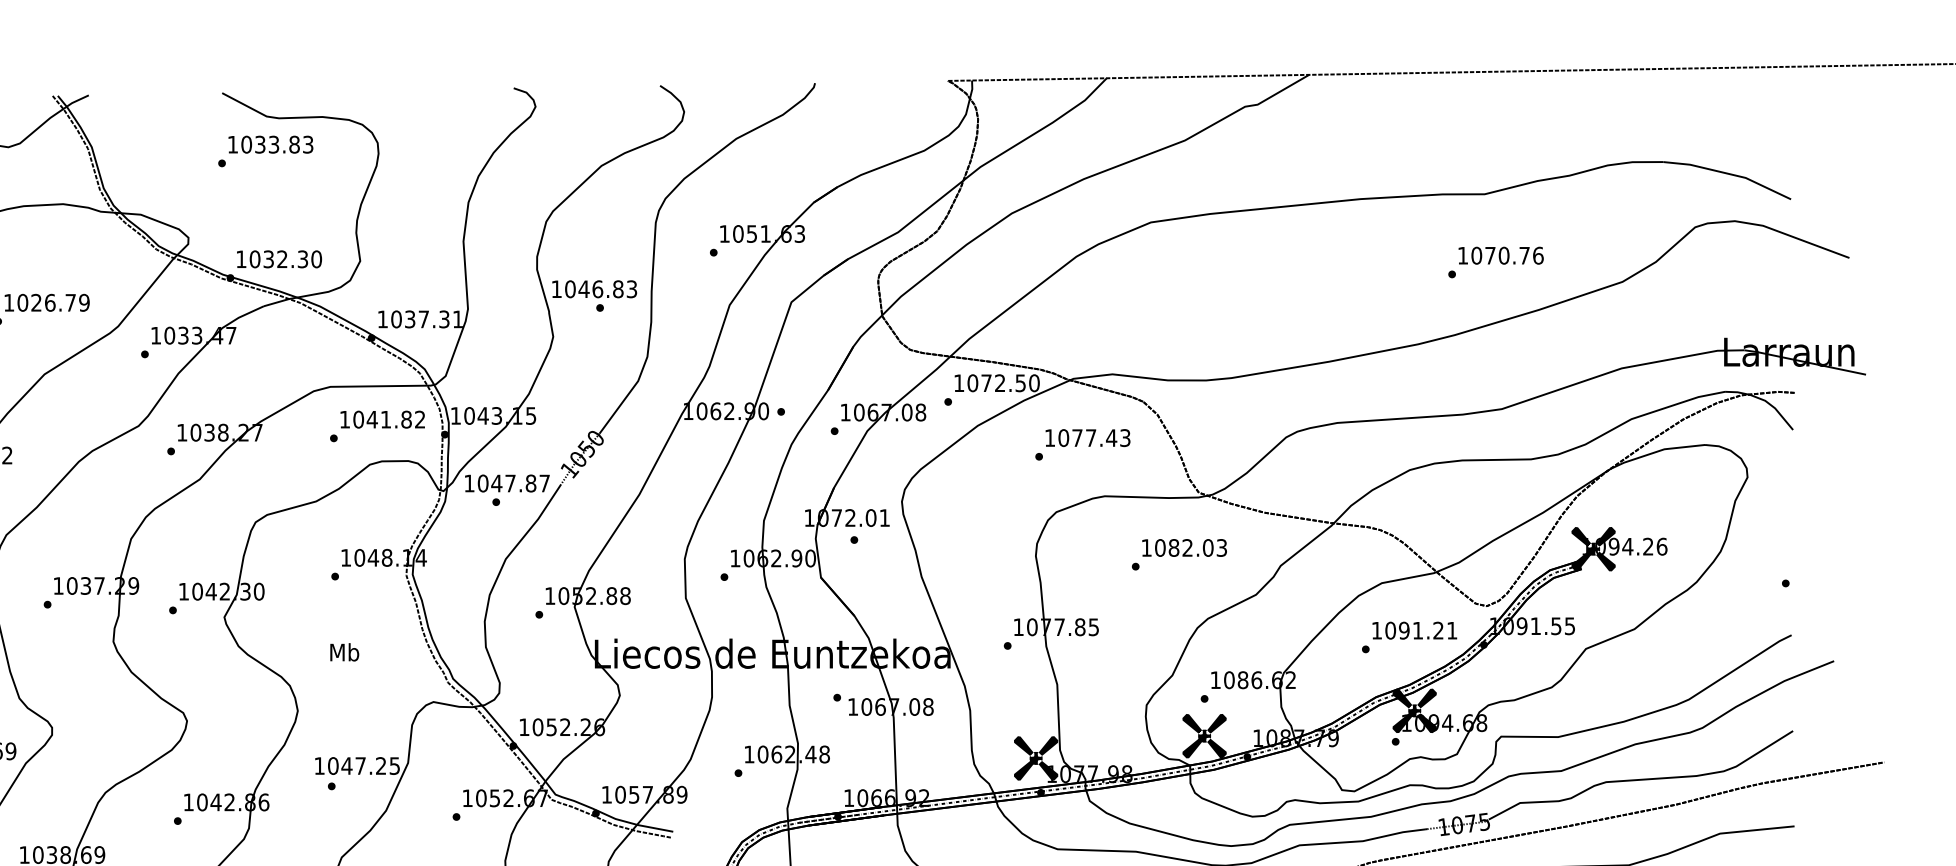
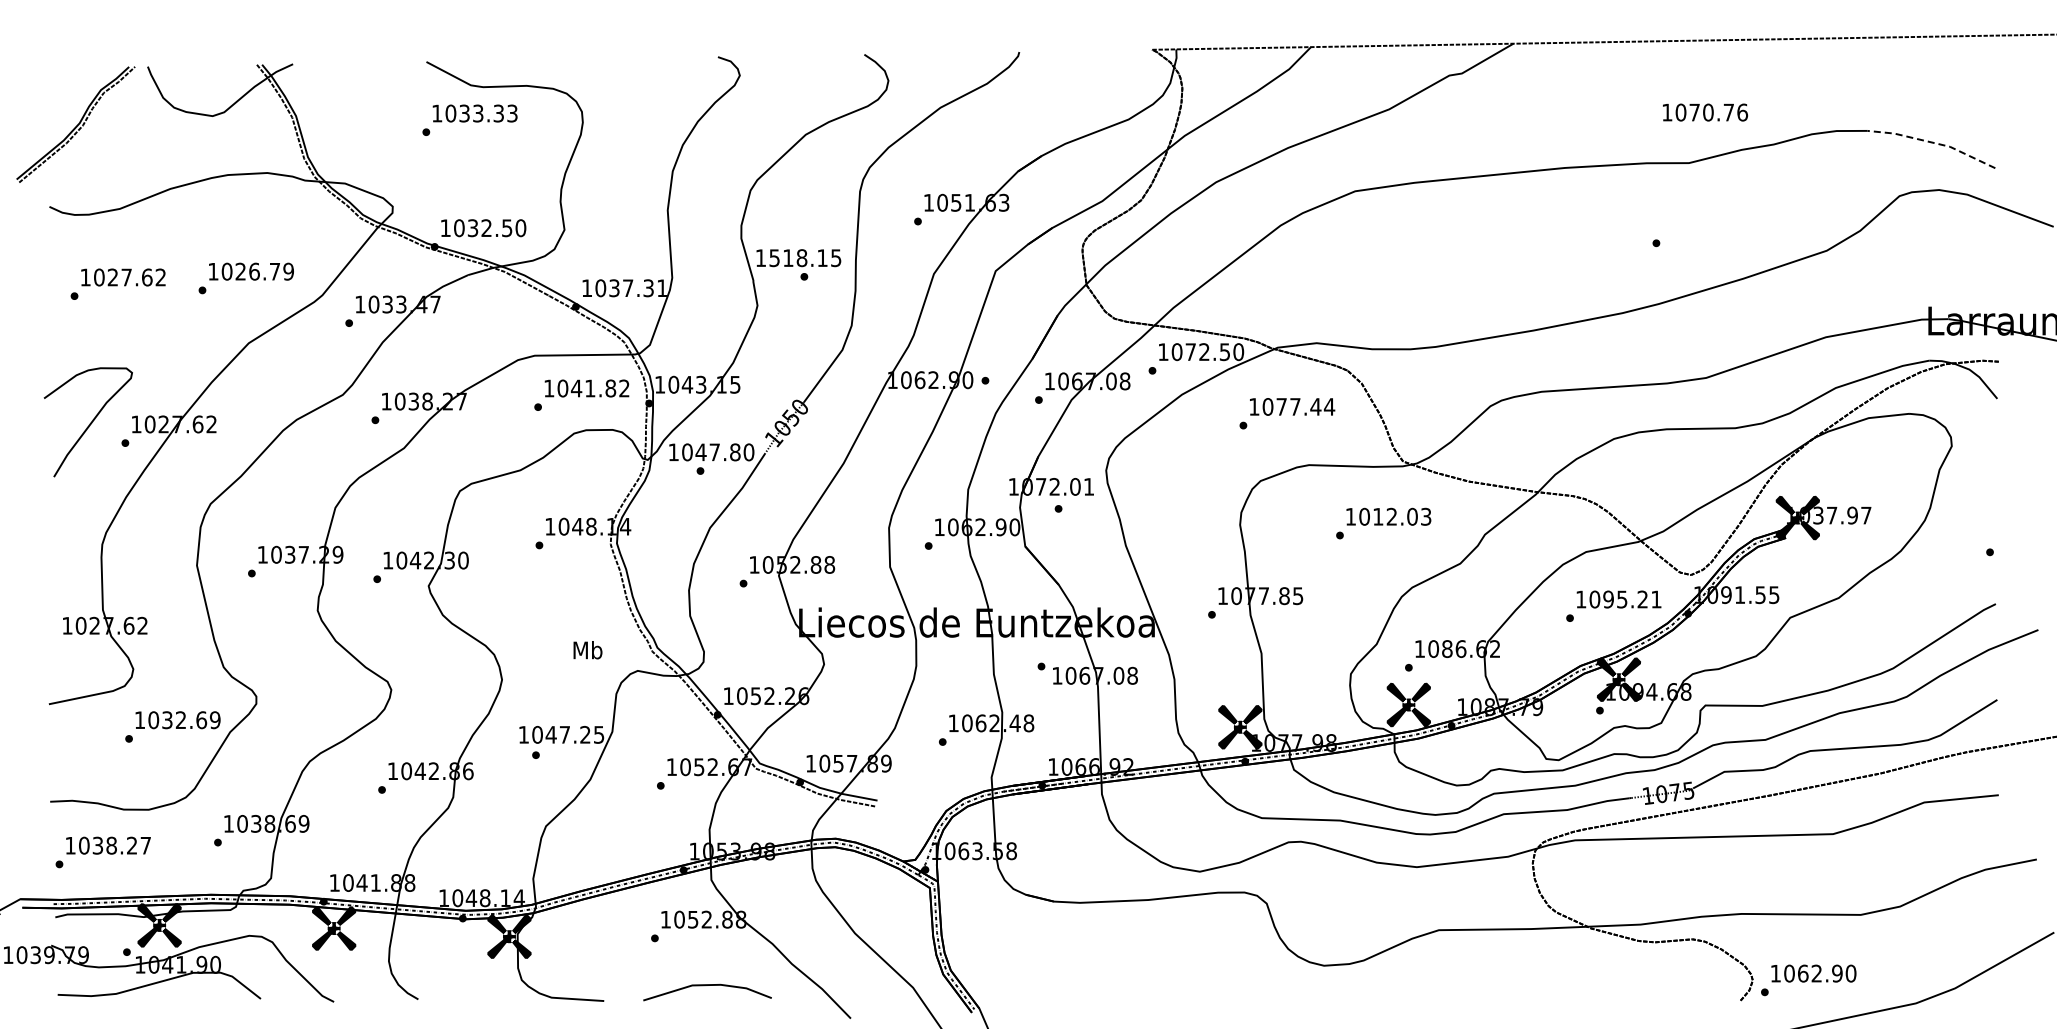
text: (294, 144) -> (498, 113), 1033.83 -> 1033.33
line: (1729, 173) -> (1933, 142), solid -> dashed
text: (1501, 255) -> (1705, 112), moved
text: (303, 258) -> (507, 227), 1032.30 -> 1032.50
text: (601, 289) -> (805, 258), 1046.83 -> 1518.15
text: (1125, 437) -> (1329, 406), 1077.43 -> 1077.44
text: (544, 483) -> (748, 452), 1047.87 -> 1047.80
text: (1638, 546) -> (1842, 515), 1094.26 -> 1037.97
text: (1174, 547) -> (1378, 516), 1082.03 -> 1012.03
text: (1418, 630) -> (1622, 599), 1091.21 -> 1095.21
text: (344, 652) -> (587, 650), moved

